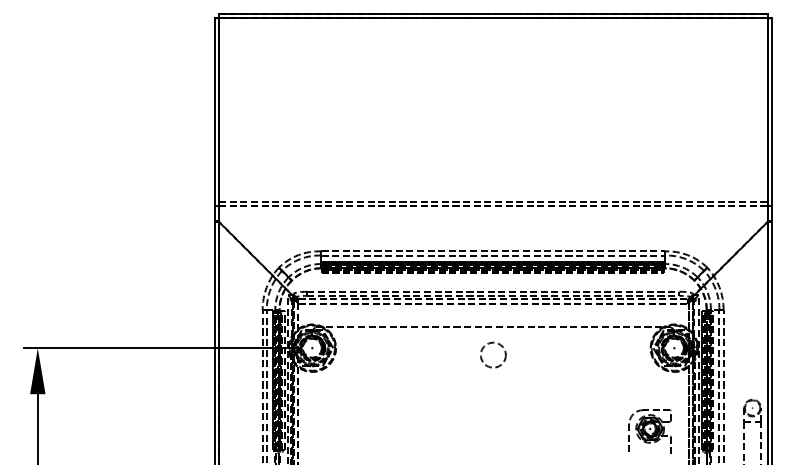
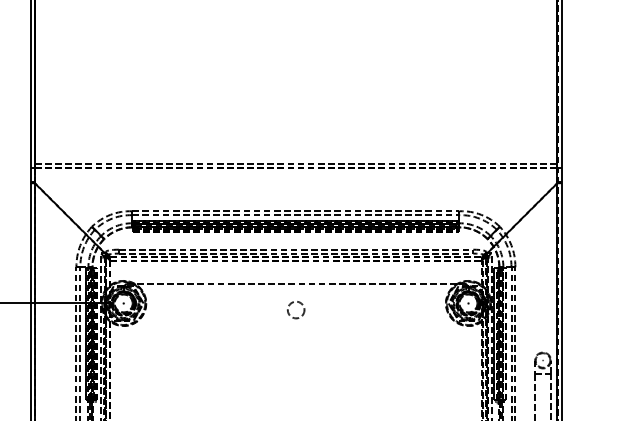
circle: (493, 354) -> (296, 309), size x0.7
part: (649, 431) -> (444, 382), removed

